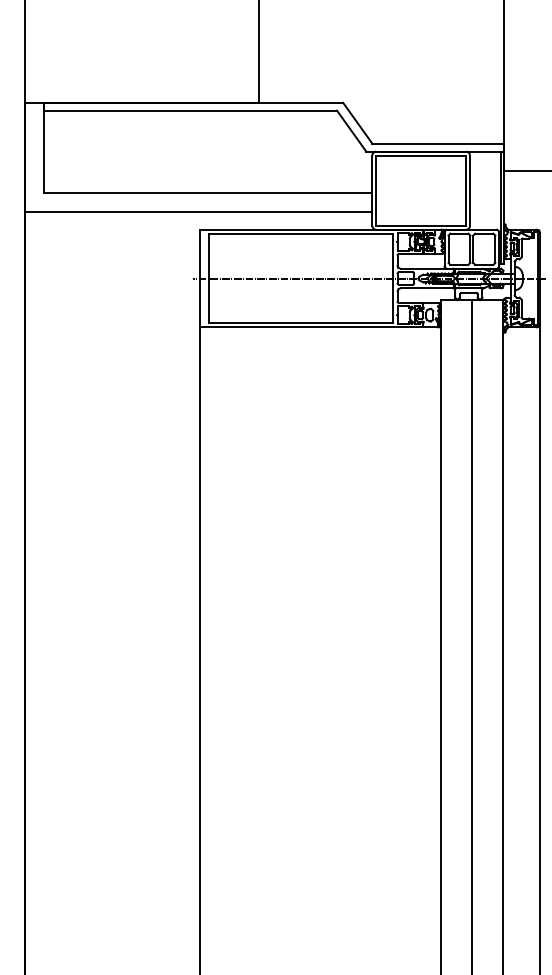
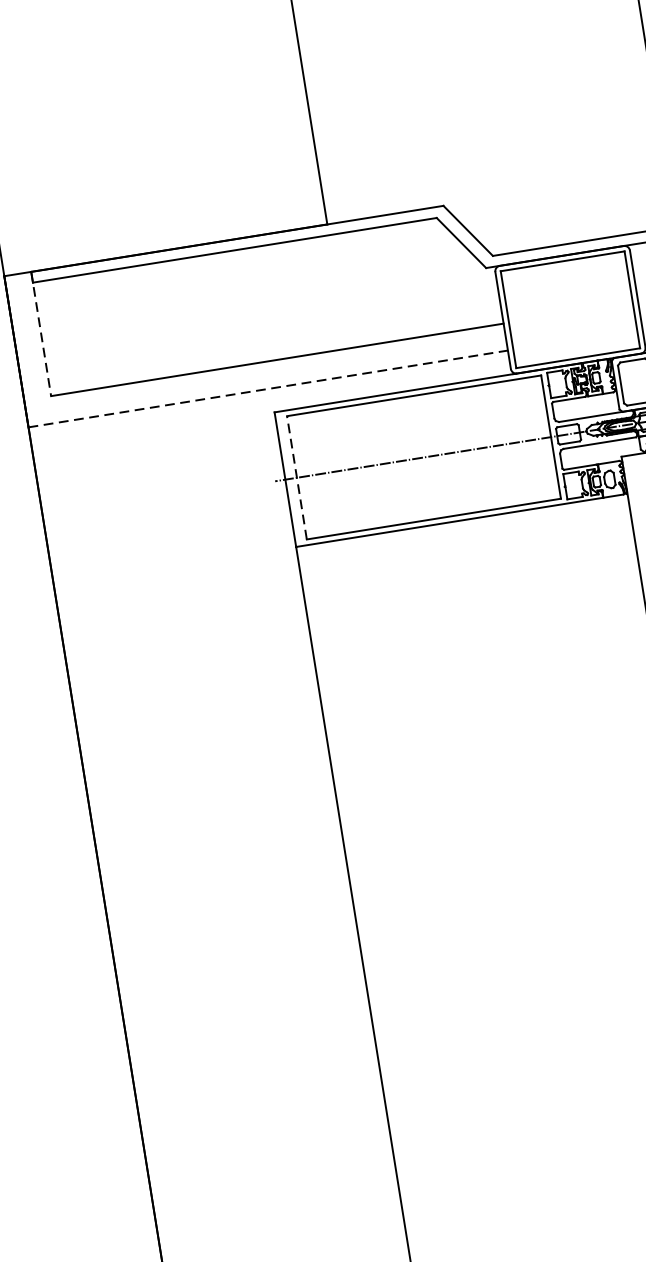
line: (44, 148) -> (41, 334), solid -> dashed
line: (198, 212) -> (268, 389), solid -> dashed
line: (208, 278) -> (296, 477), solid -> dashed

